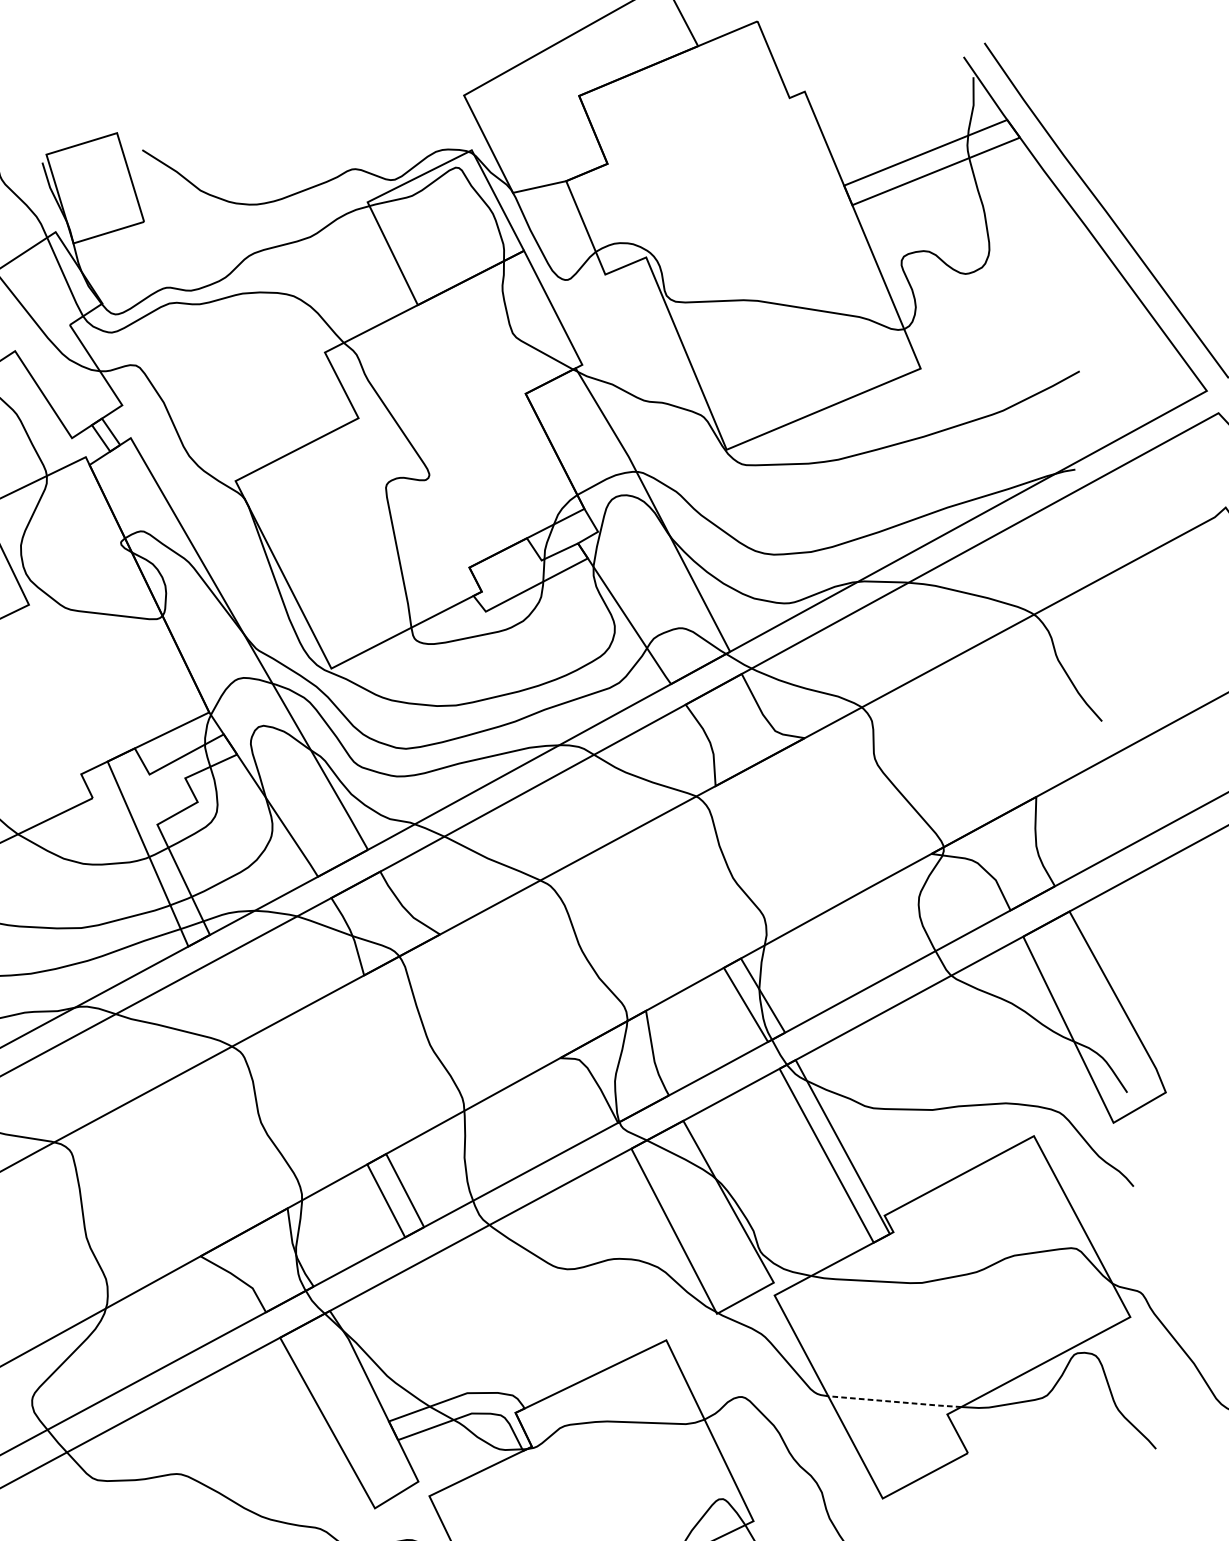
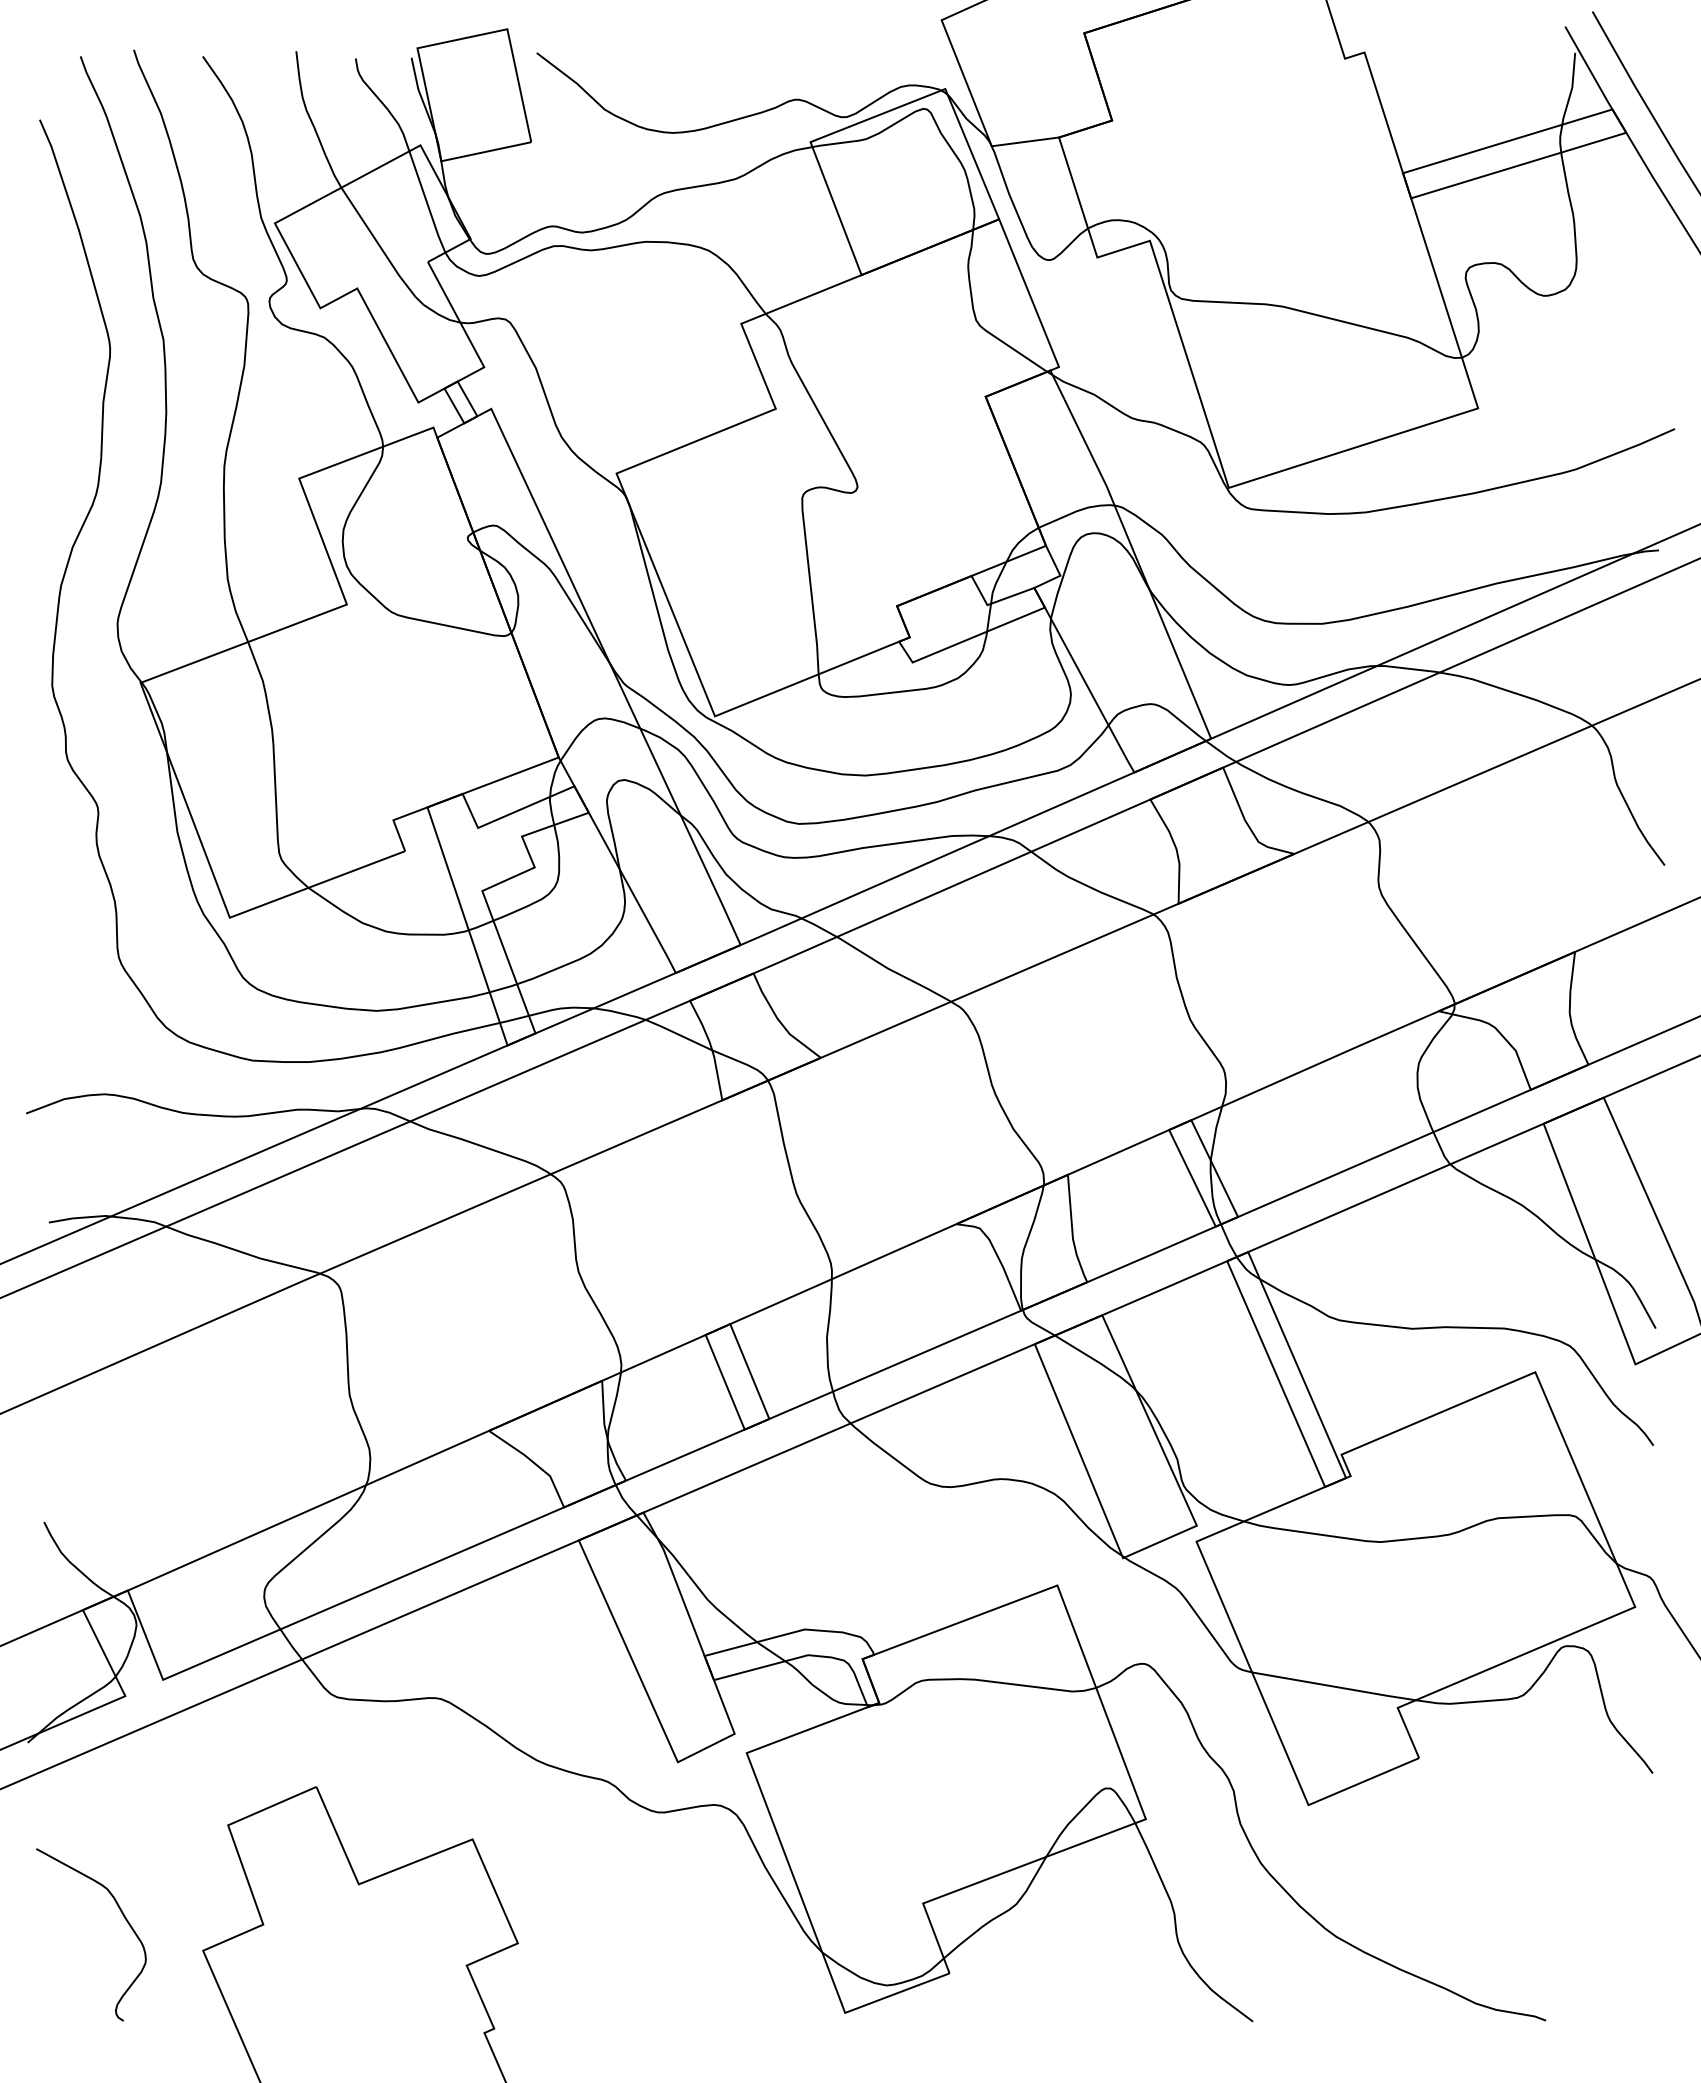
line: (895, 1401) -> (1334, 1686), dashed -> solid

